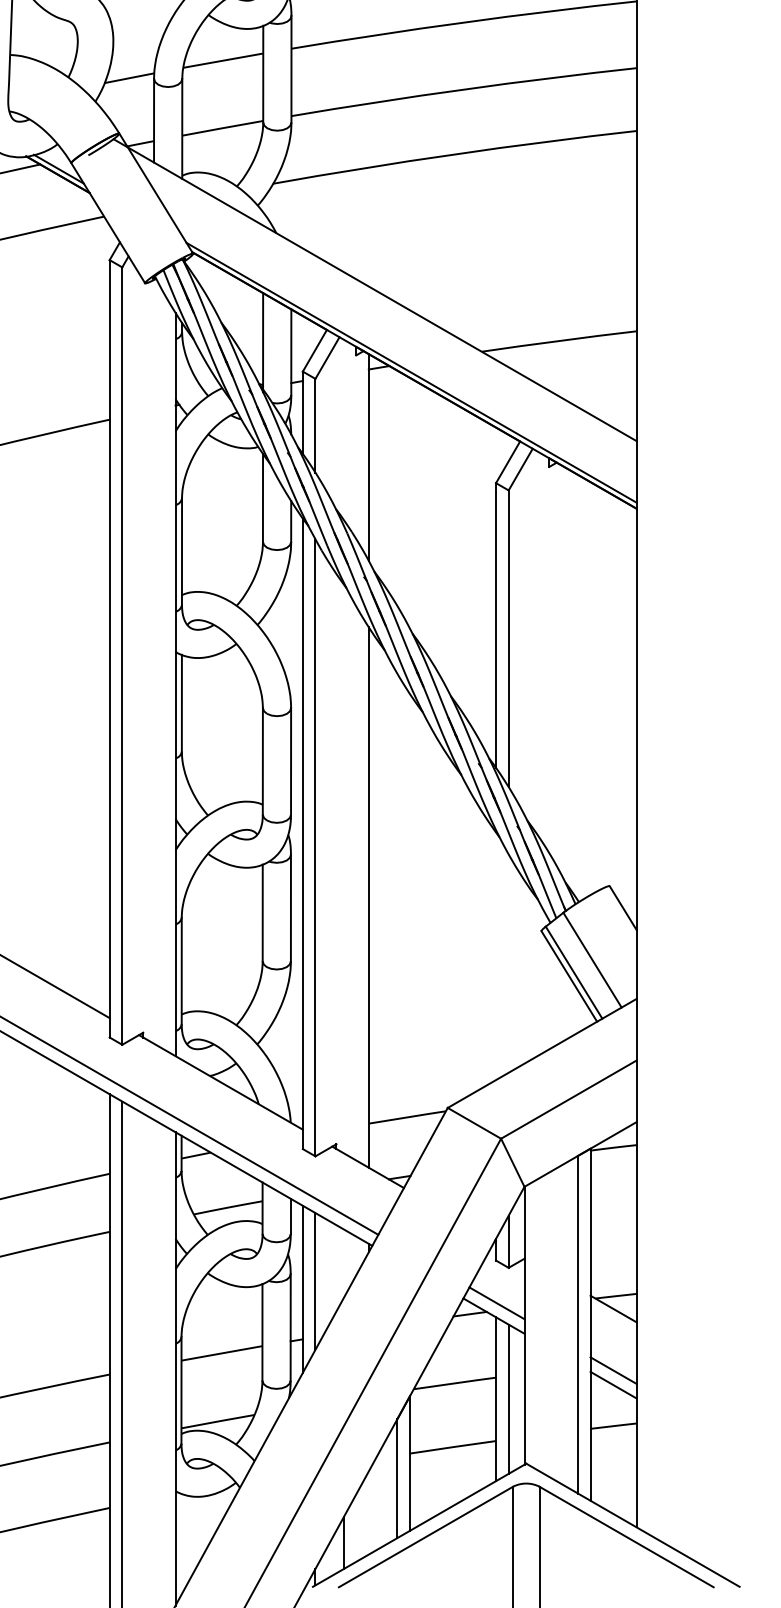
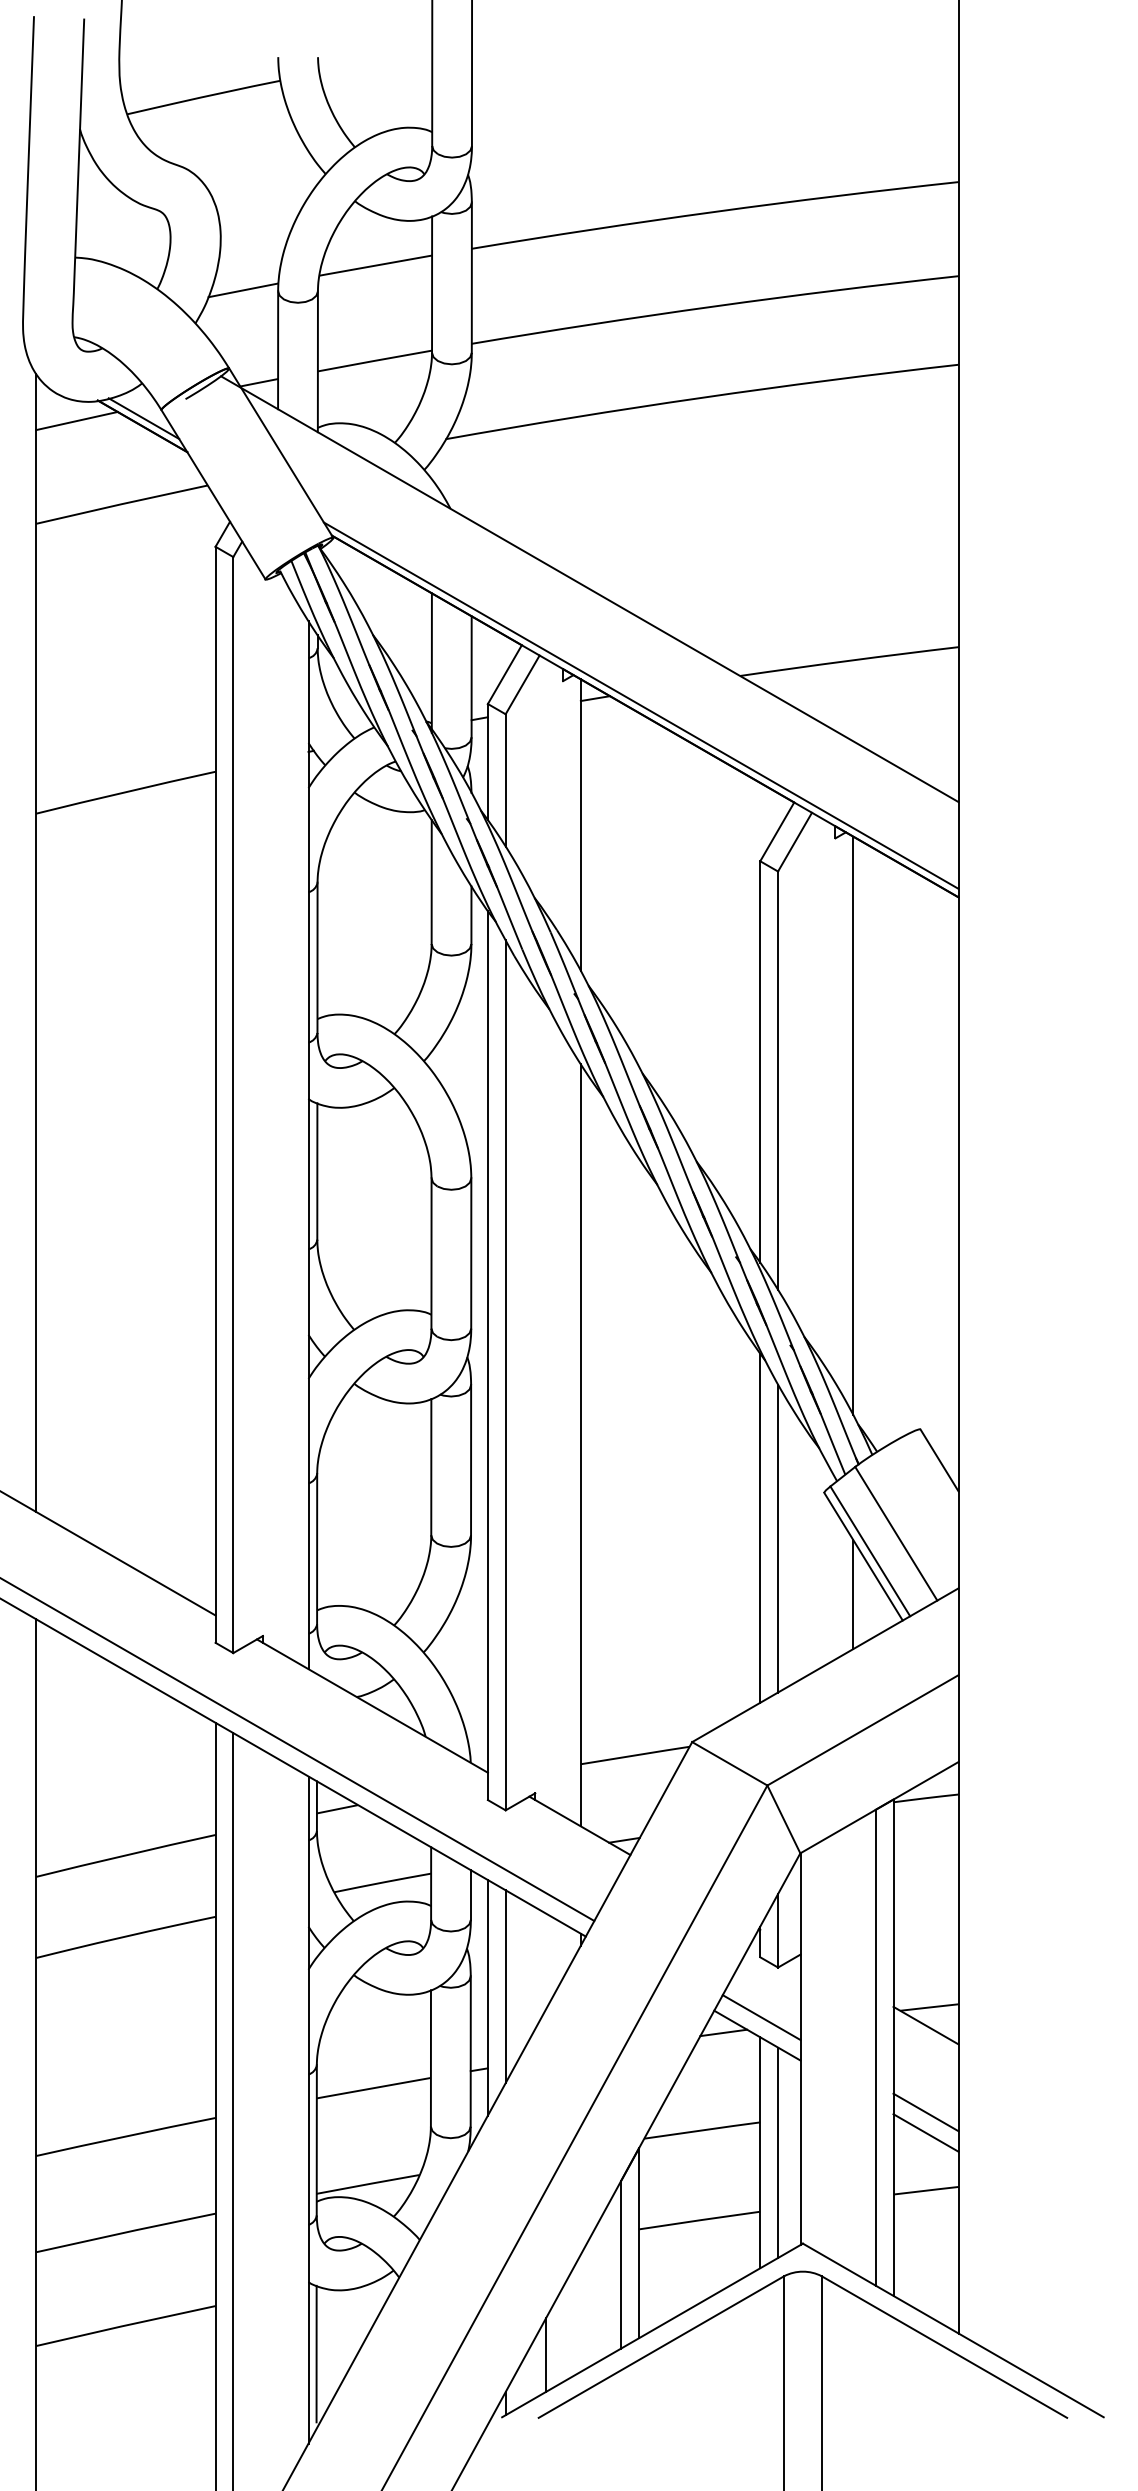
line: (562, 670) -> (853, 1125), added
line: (496, 955) -> (760, 1527), added
line: (508, 963) -> (778, 1538), added
line: (562, 1003) -> (853, 1594), added
line: (181, 1541) -> (316, 2353), added

